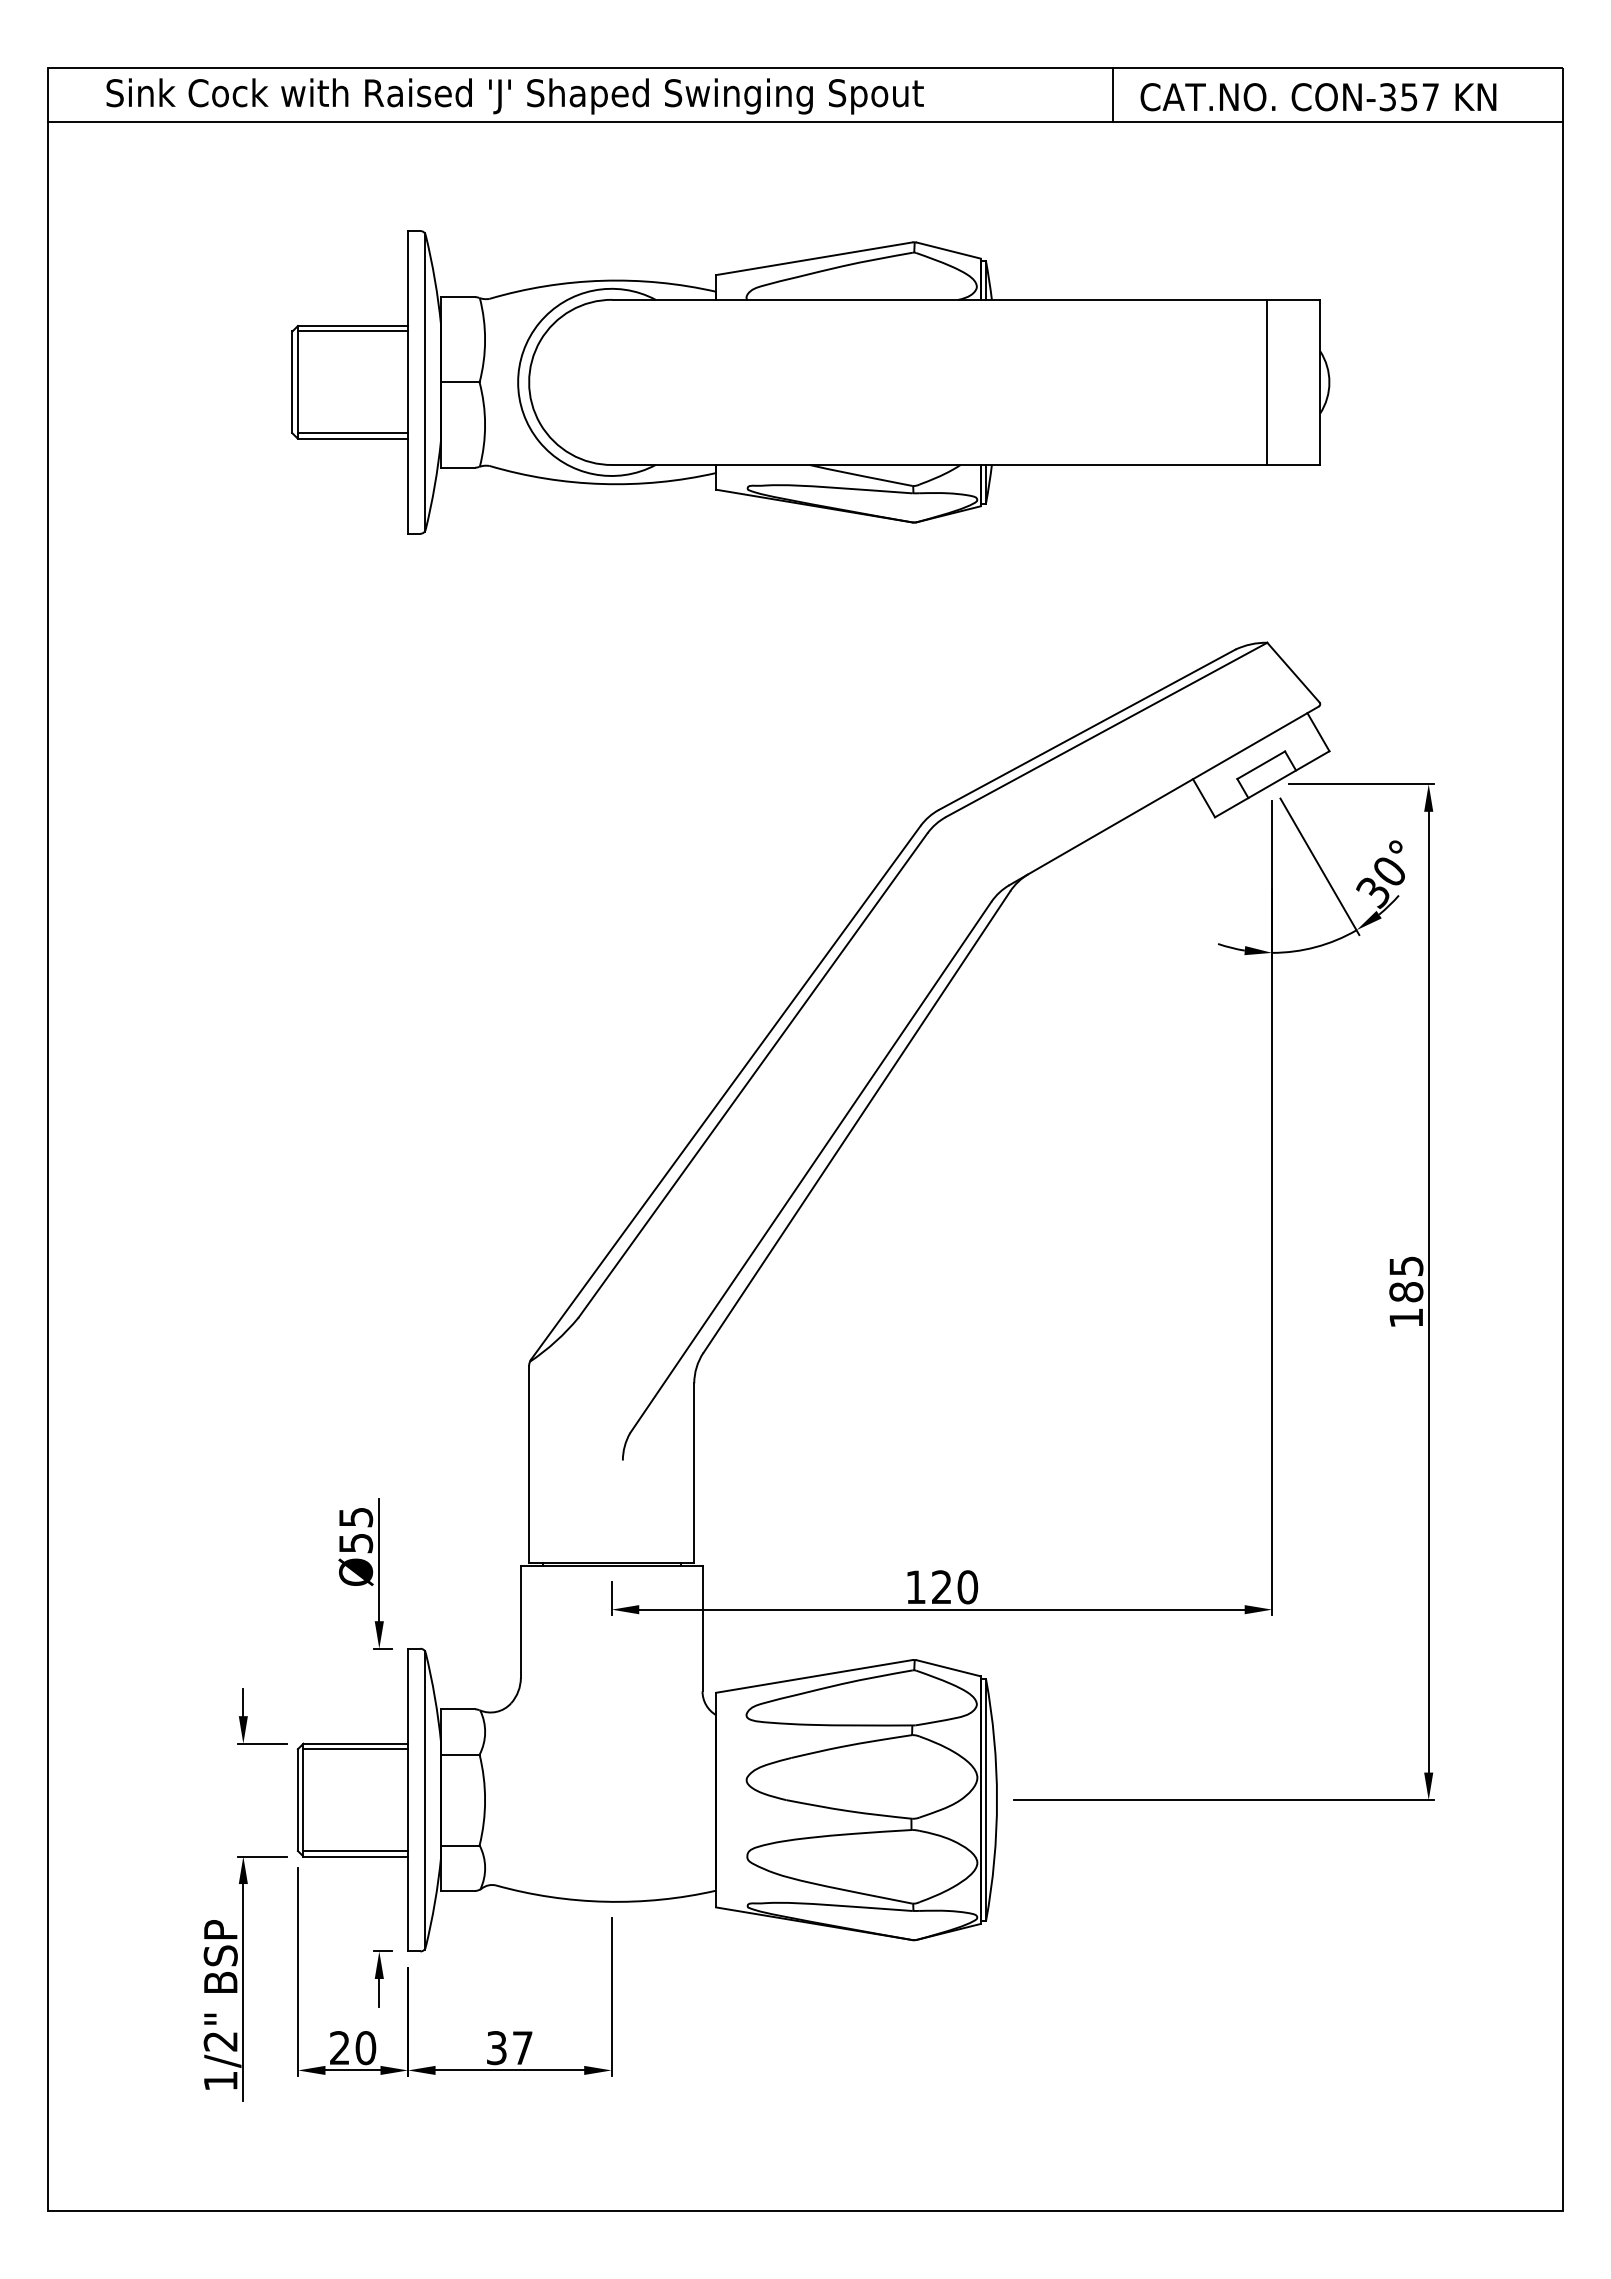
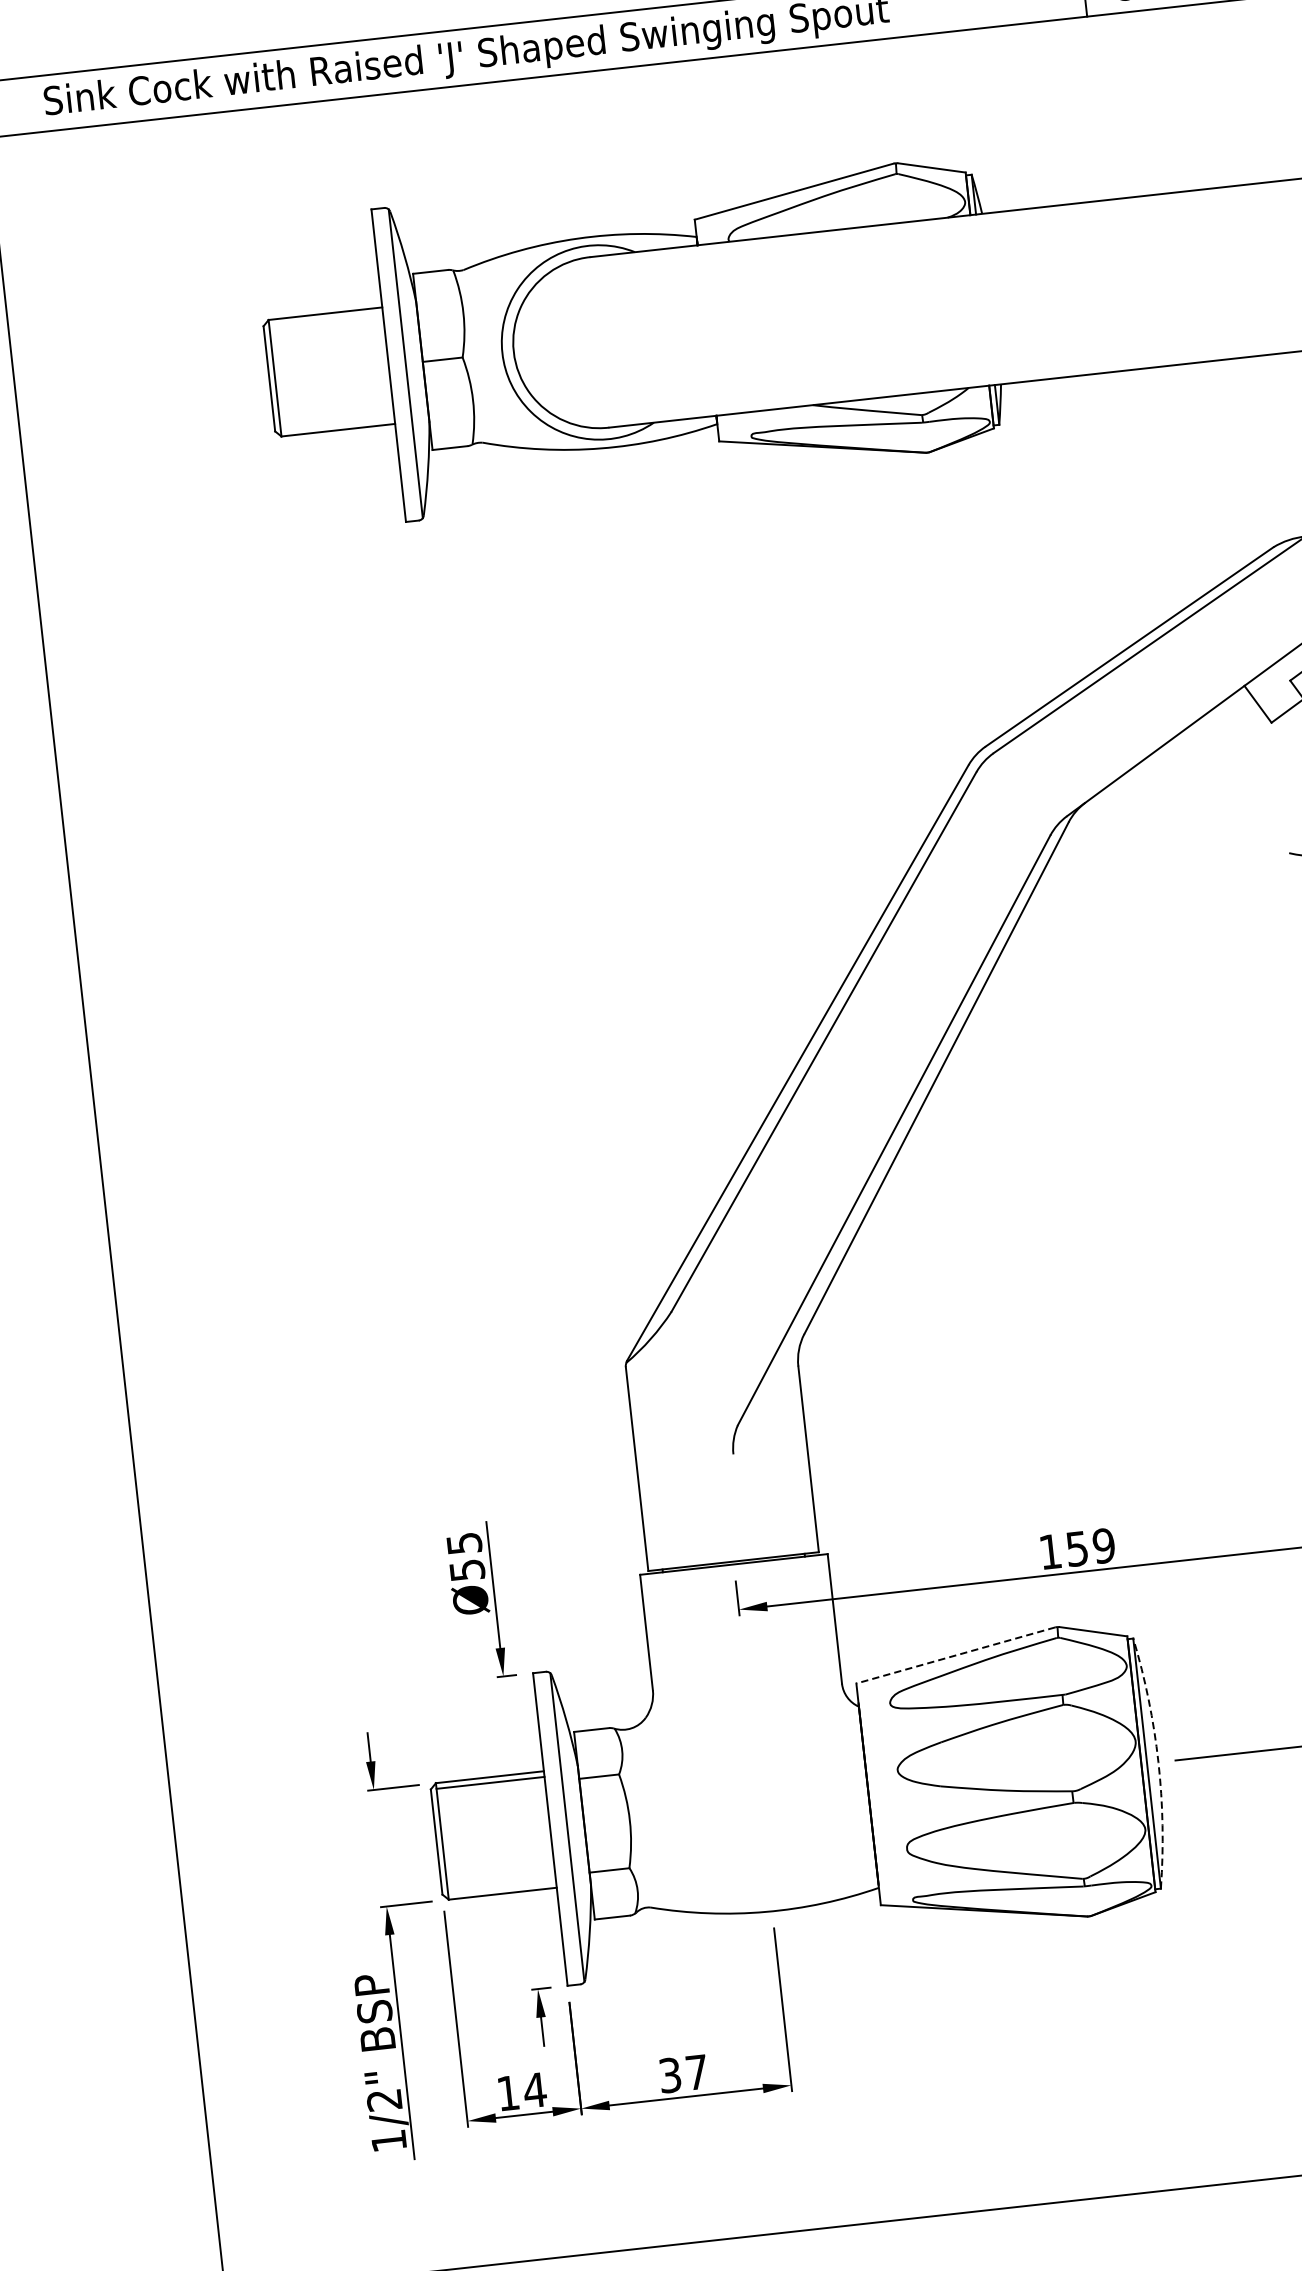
line: (352, 331) -> (325, 319), removed
line: (1267, 381) -> (1276, 266), removed
line: (352, 433) -> (337, 424), removed
text: (955, 1587) -> (1091, 1547), 120 -> 159
line: (813, 1676) -> (954, 1655), solid -> dashed
arc: (997, 1800) -> (1159, 1762), solid -> dashed
line: (355, 1851) -> (501, 1888), removed
text: (353, 2048) -> (522, 2092), 20 -> 14

